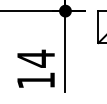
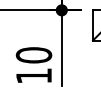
text: (35, 58) -> (33, 55), 14 -> 10

